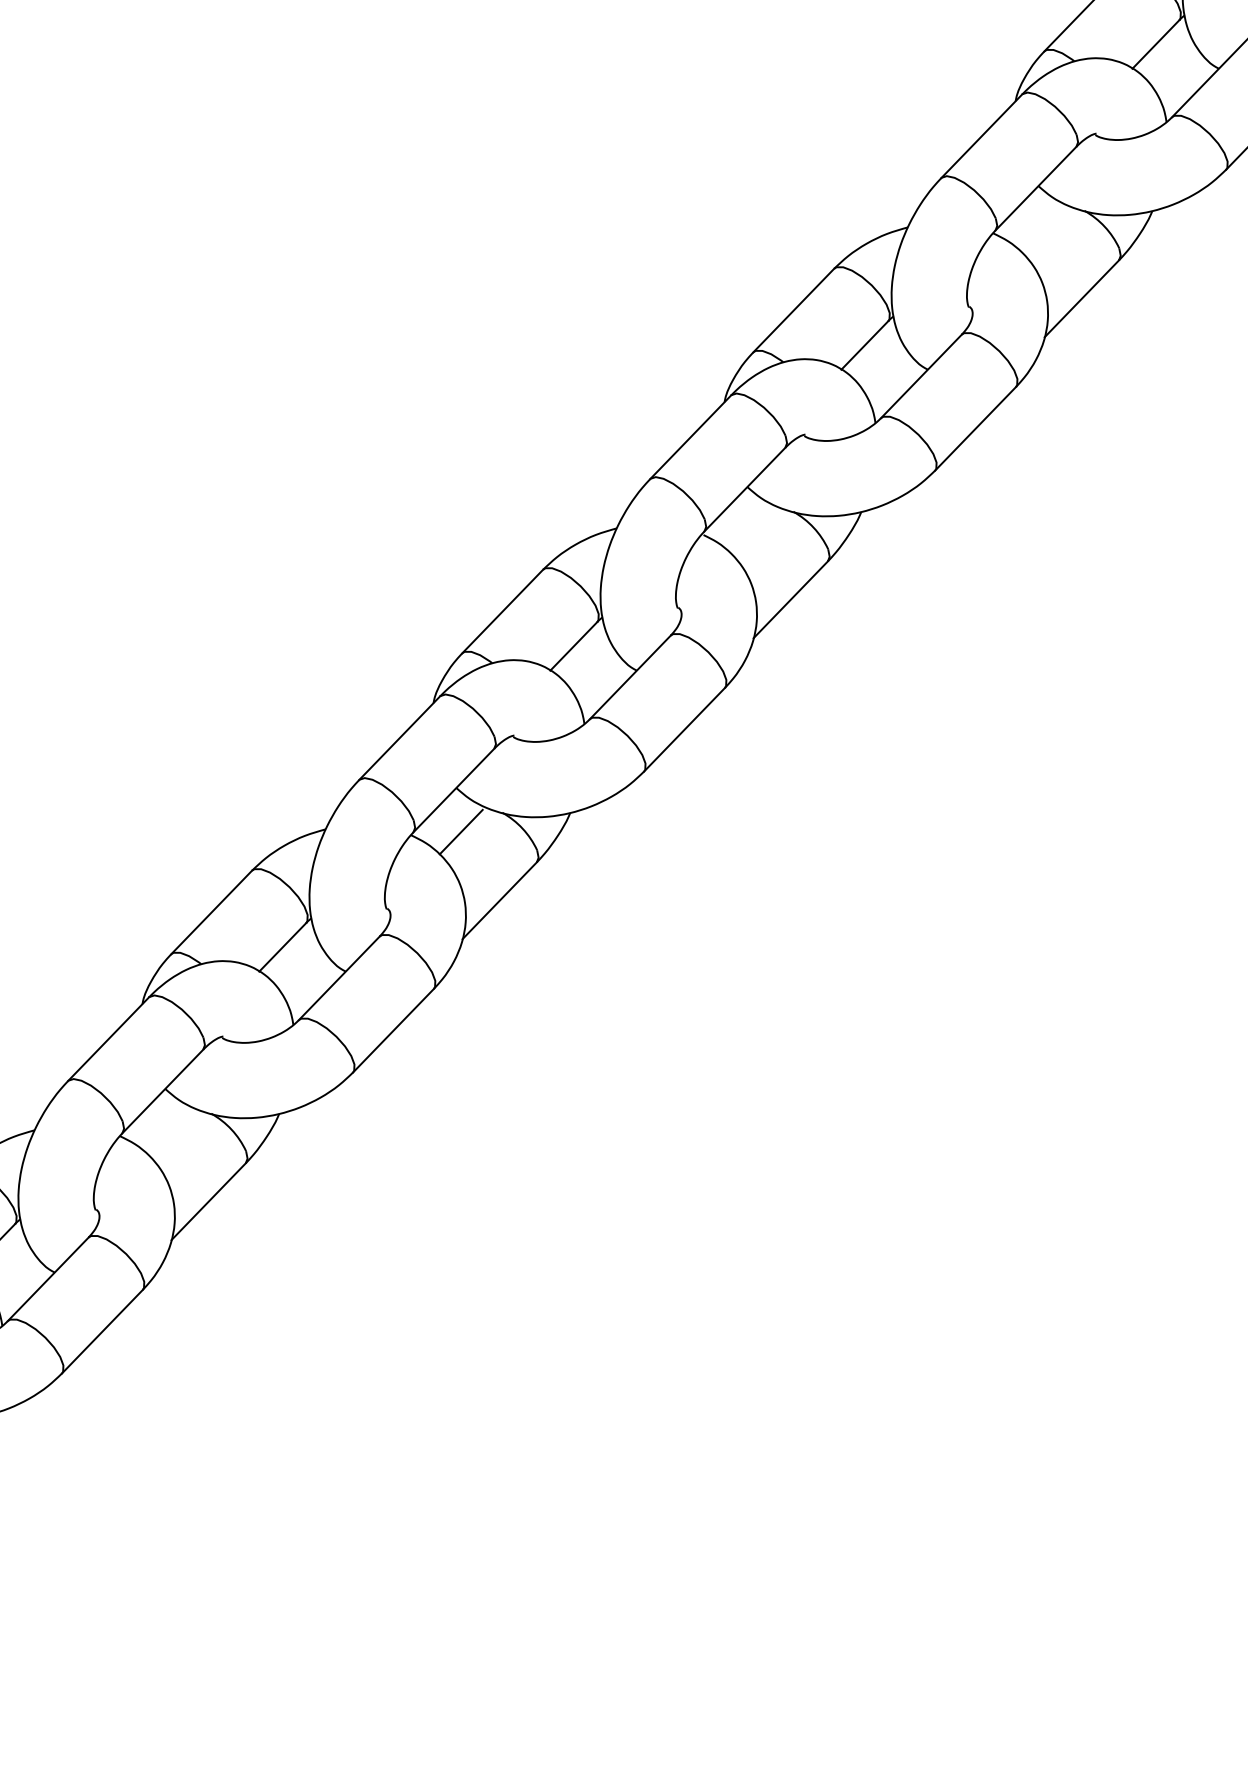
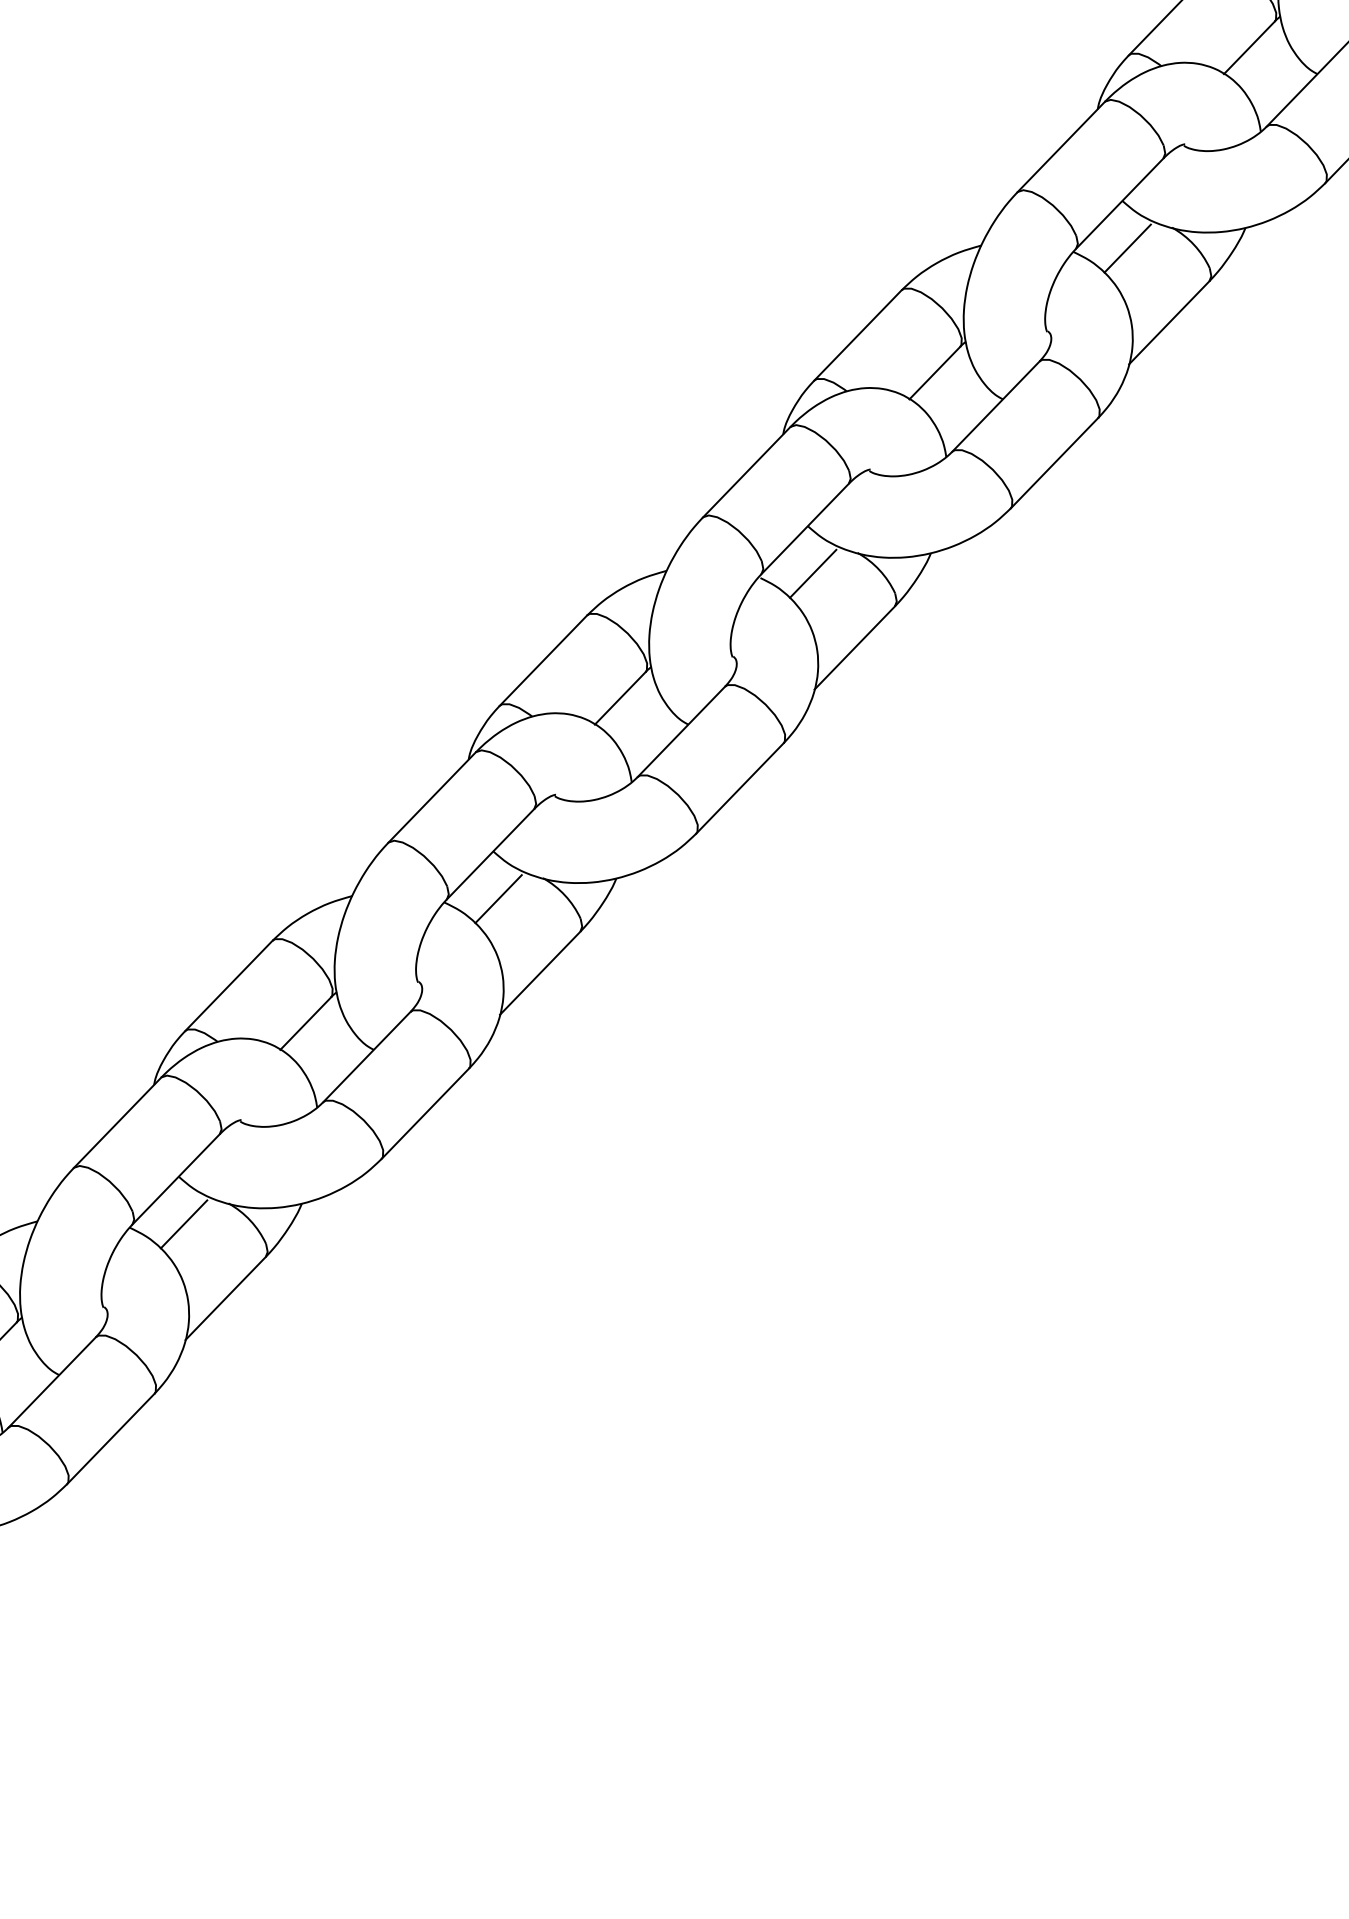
line: (1043, 230) -> (1127, 248), added
line: (751, 530) -> (812, 573), added
line: (169, 1133) -> (183, 1224), added

